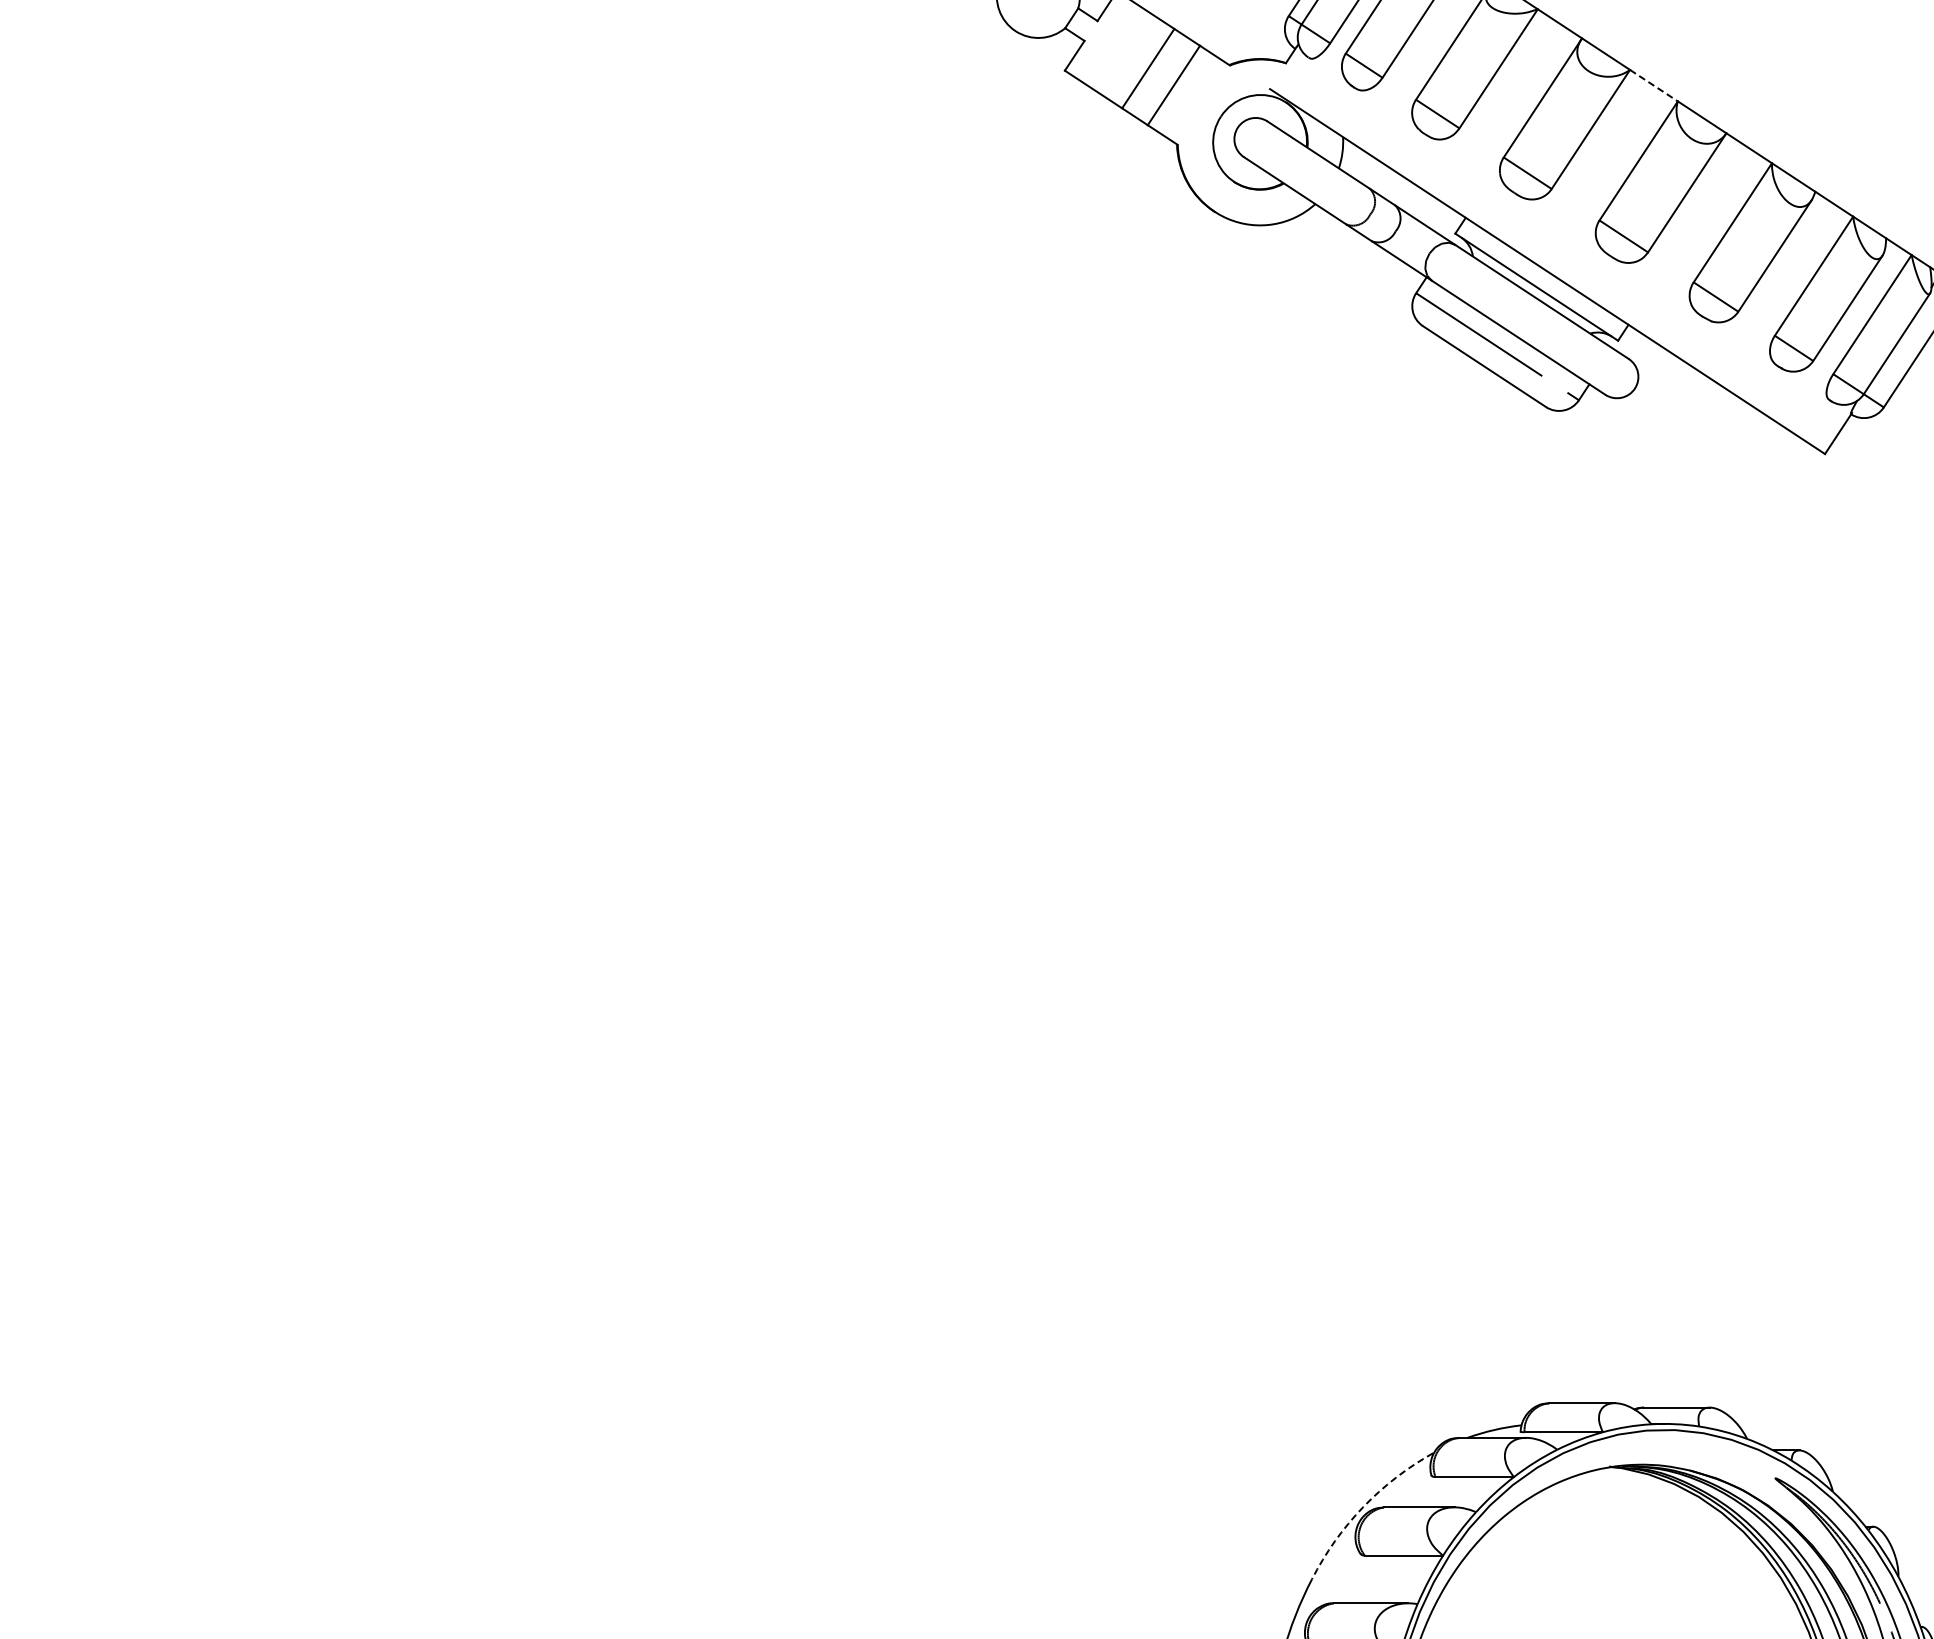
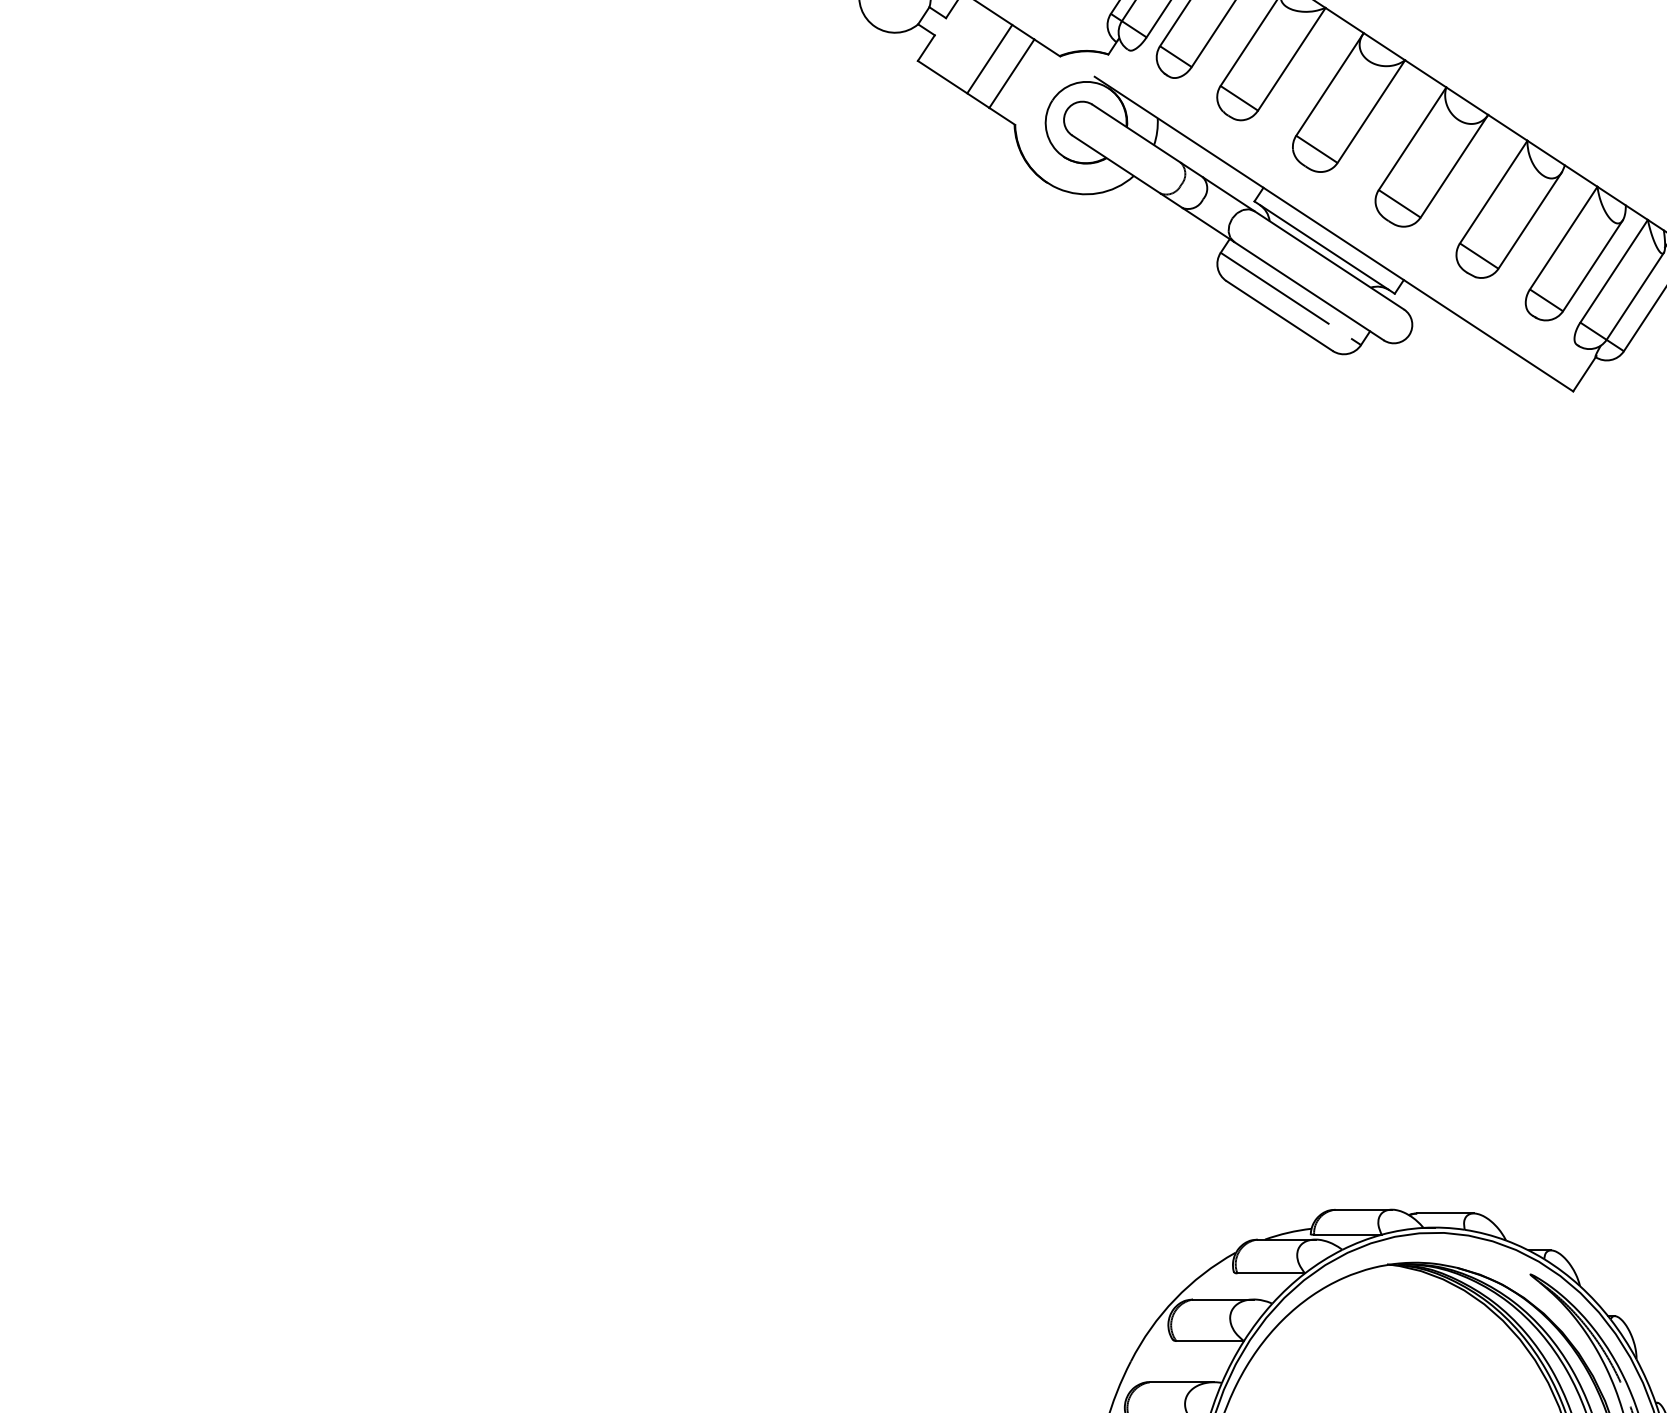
line: (1653, 85) -> (1425, 73), dashed -> solid
arc: (1363, 1507) -> (1175, 1299), dashed -> solid

